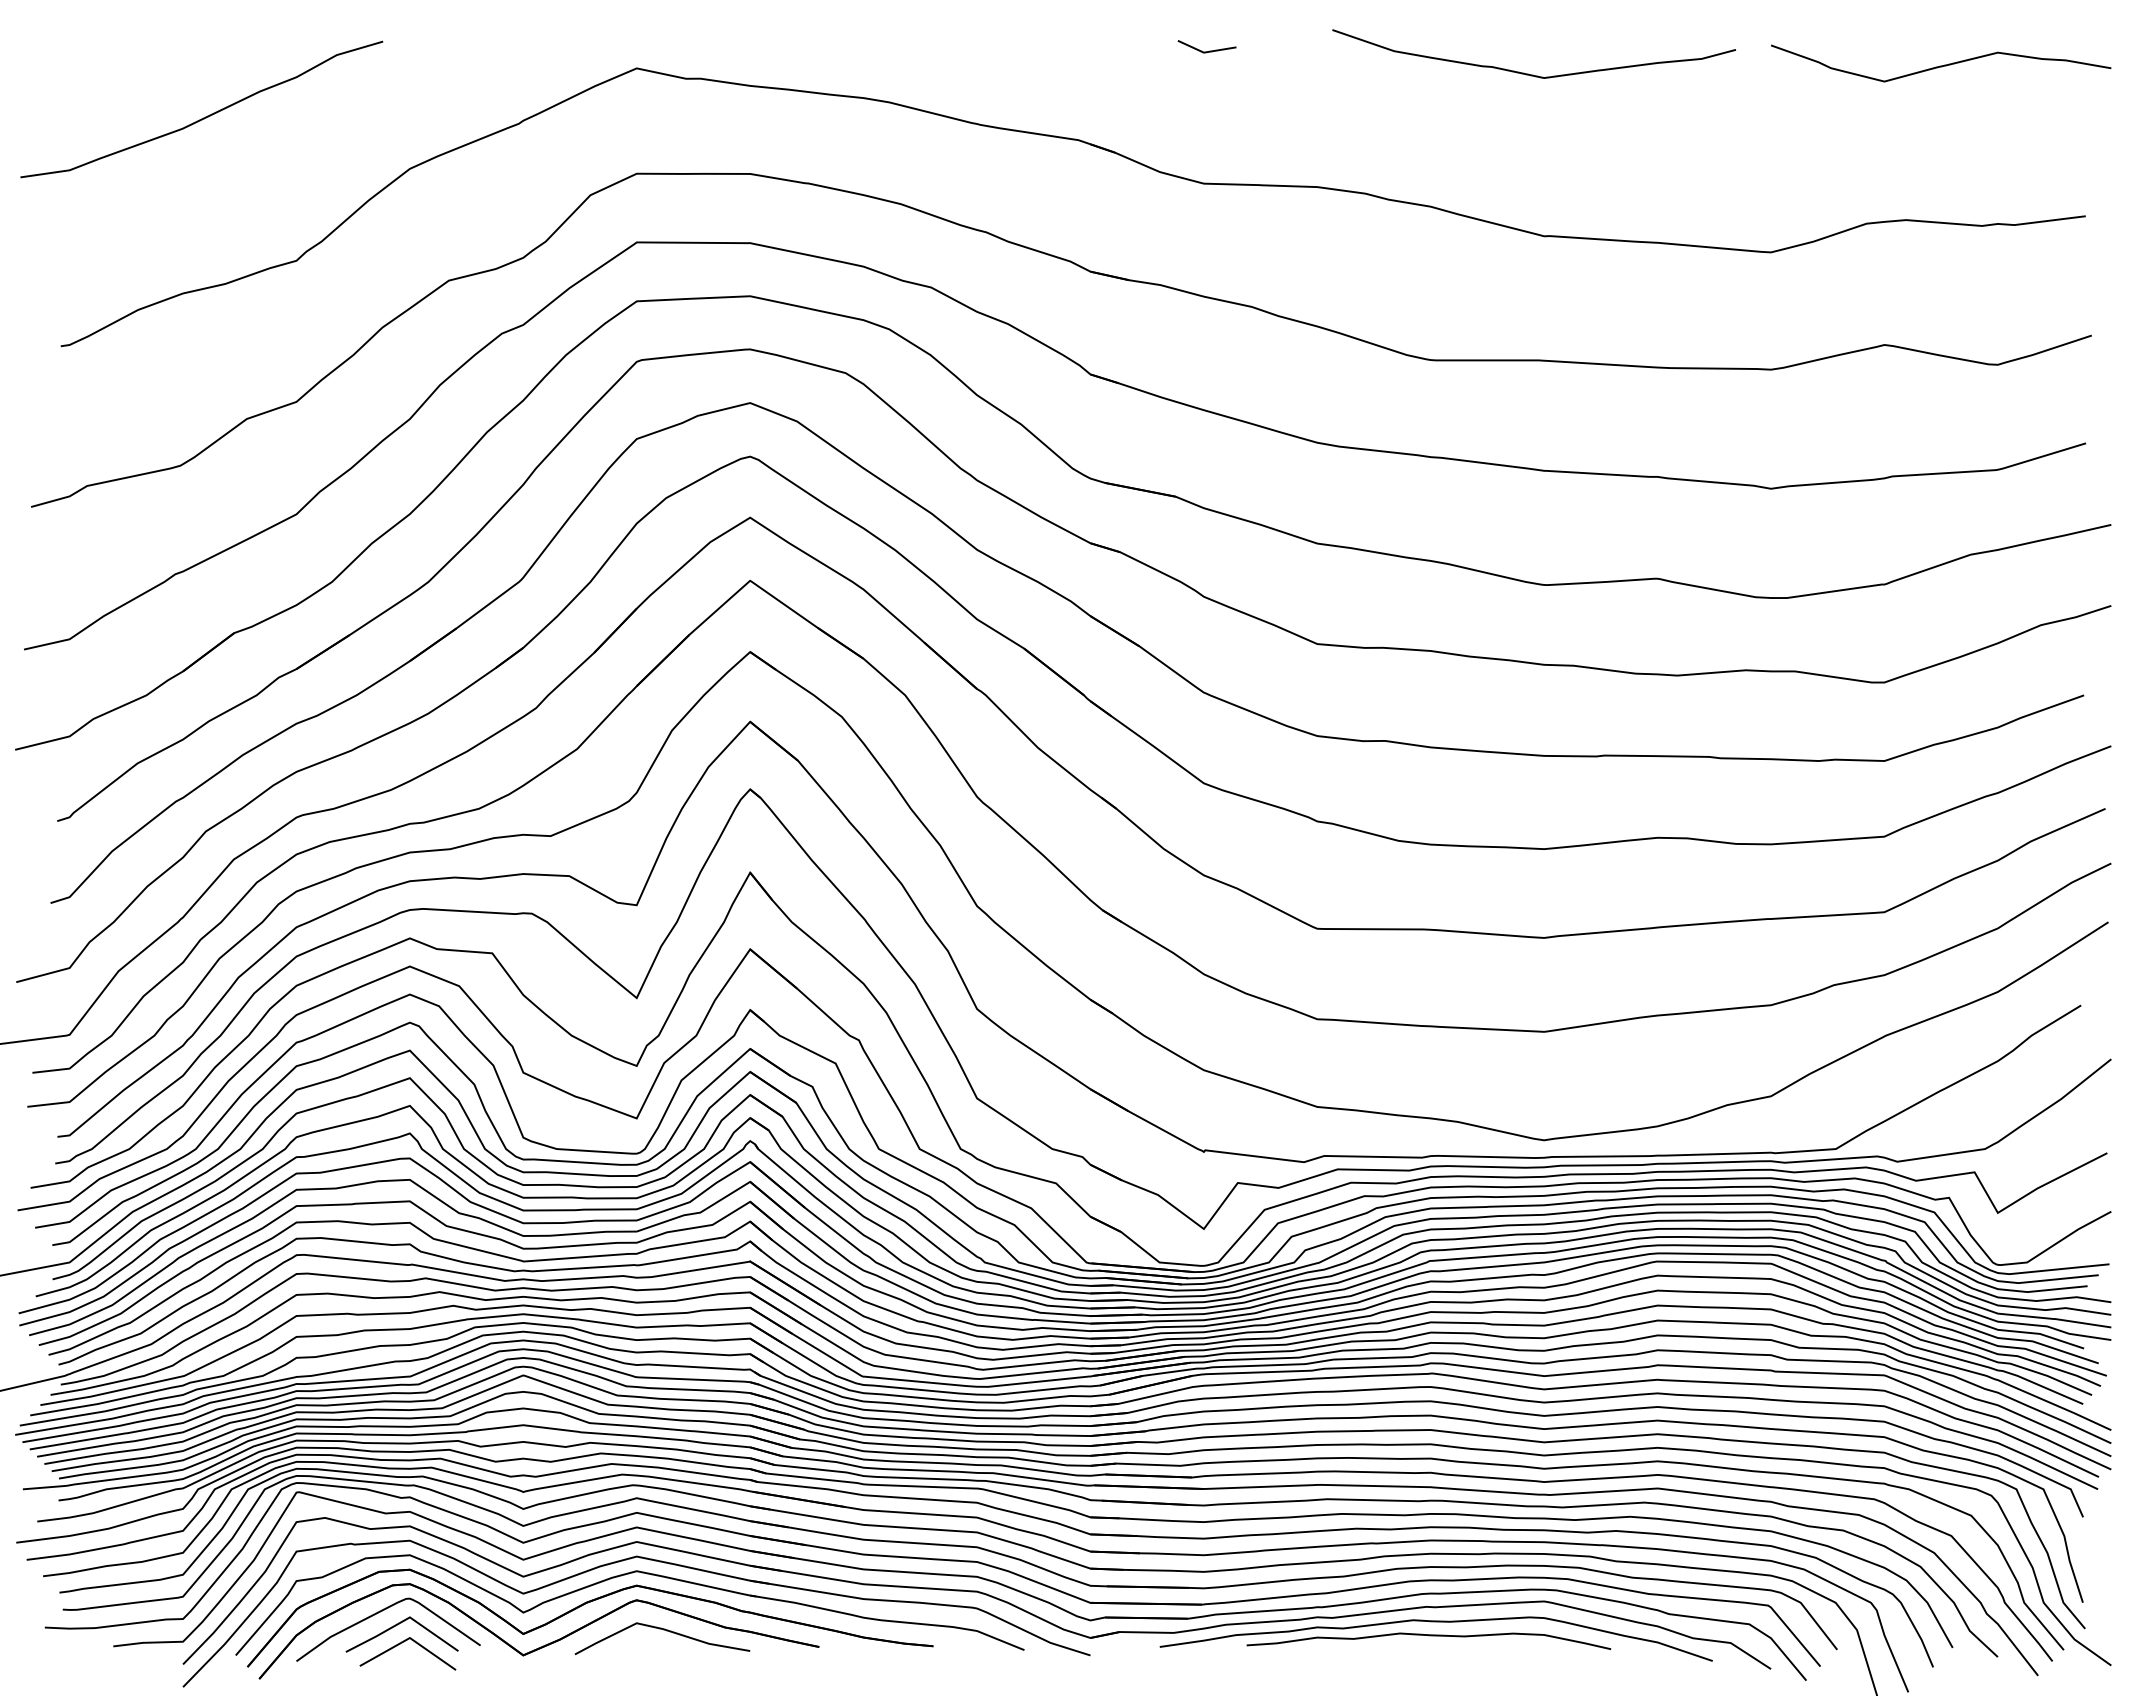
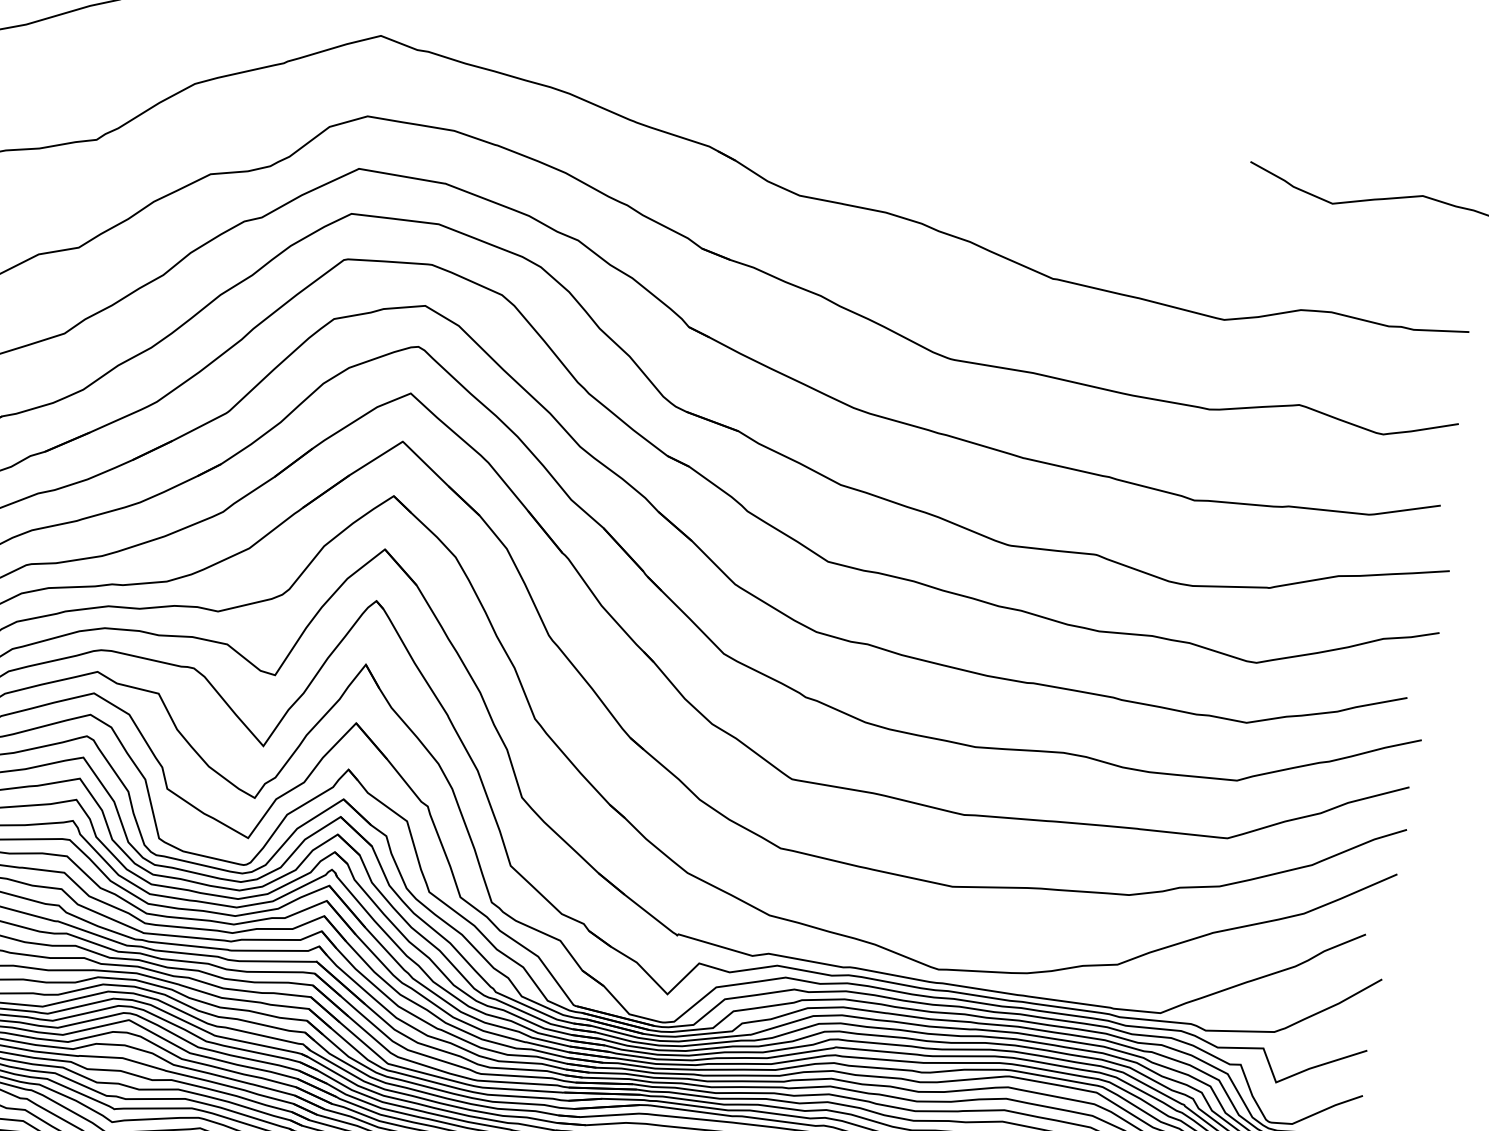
line: (1209, 50) -> (820, 94), removed
curve: (1528, 73) -> (1061, 152), removed

